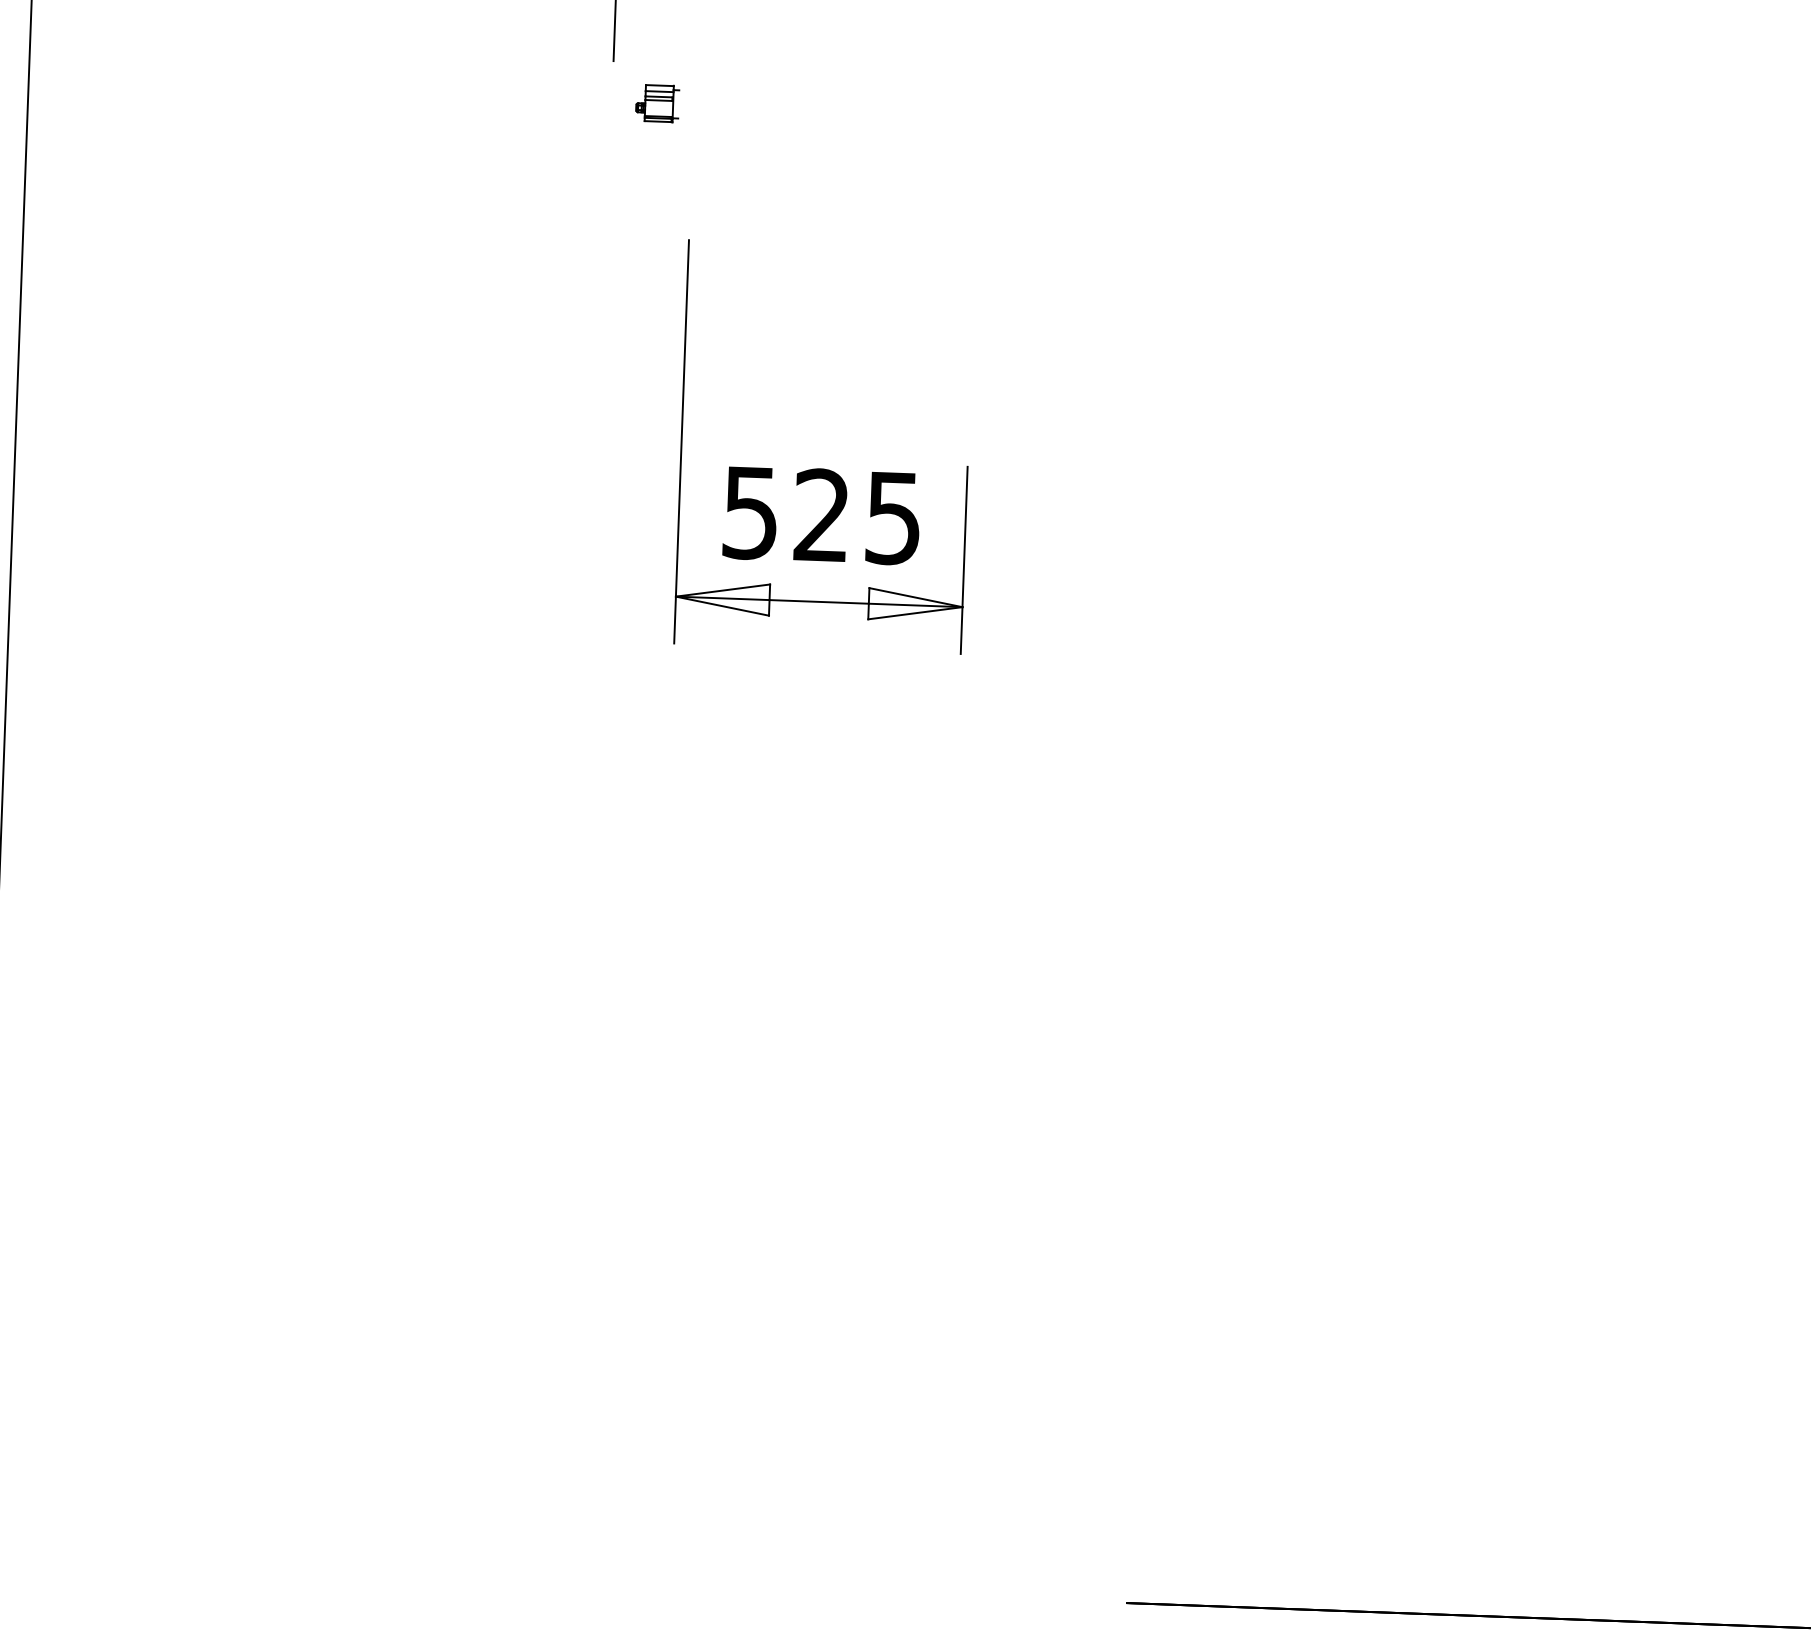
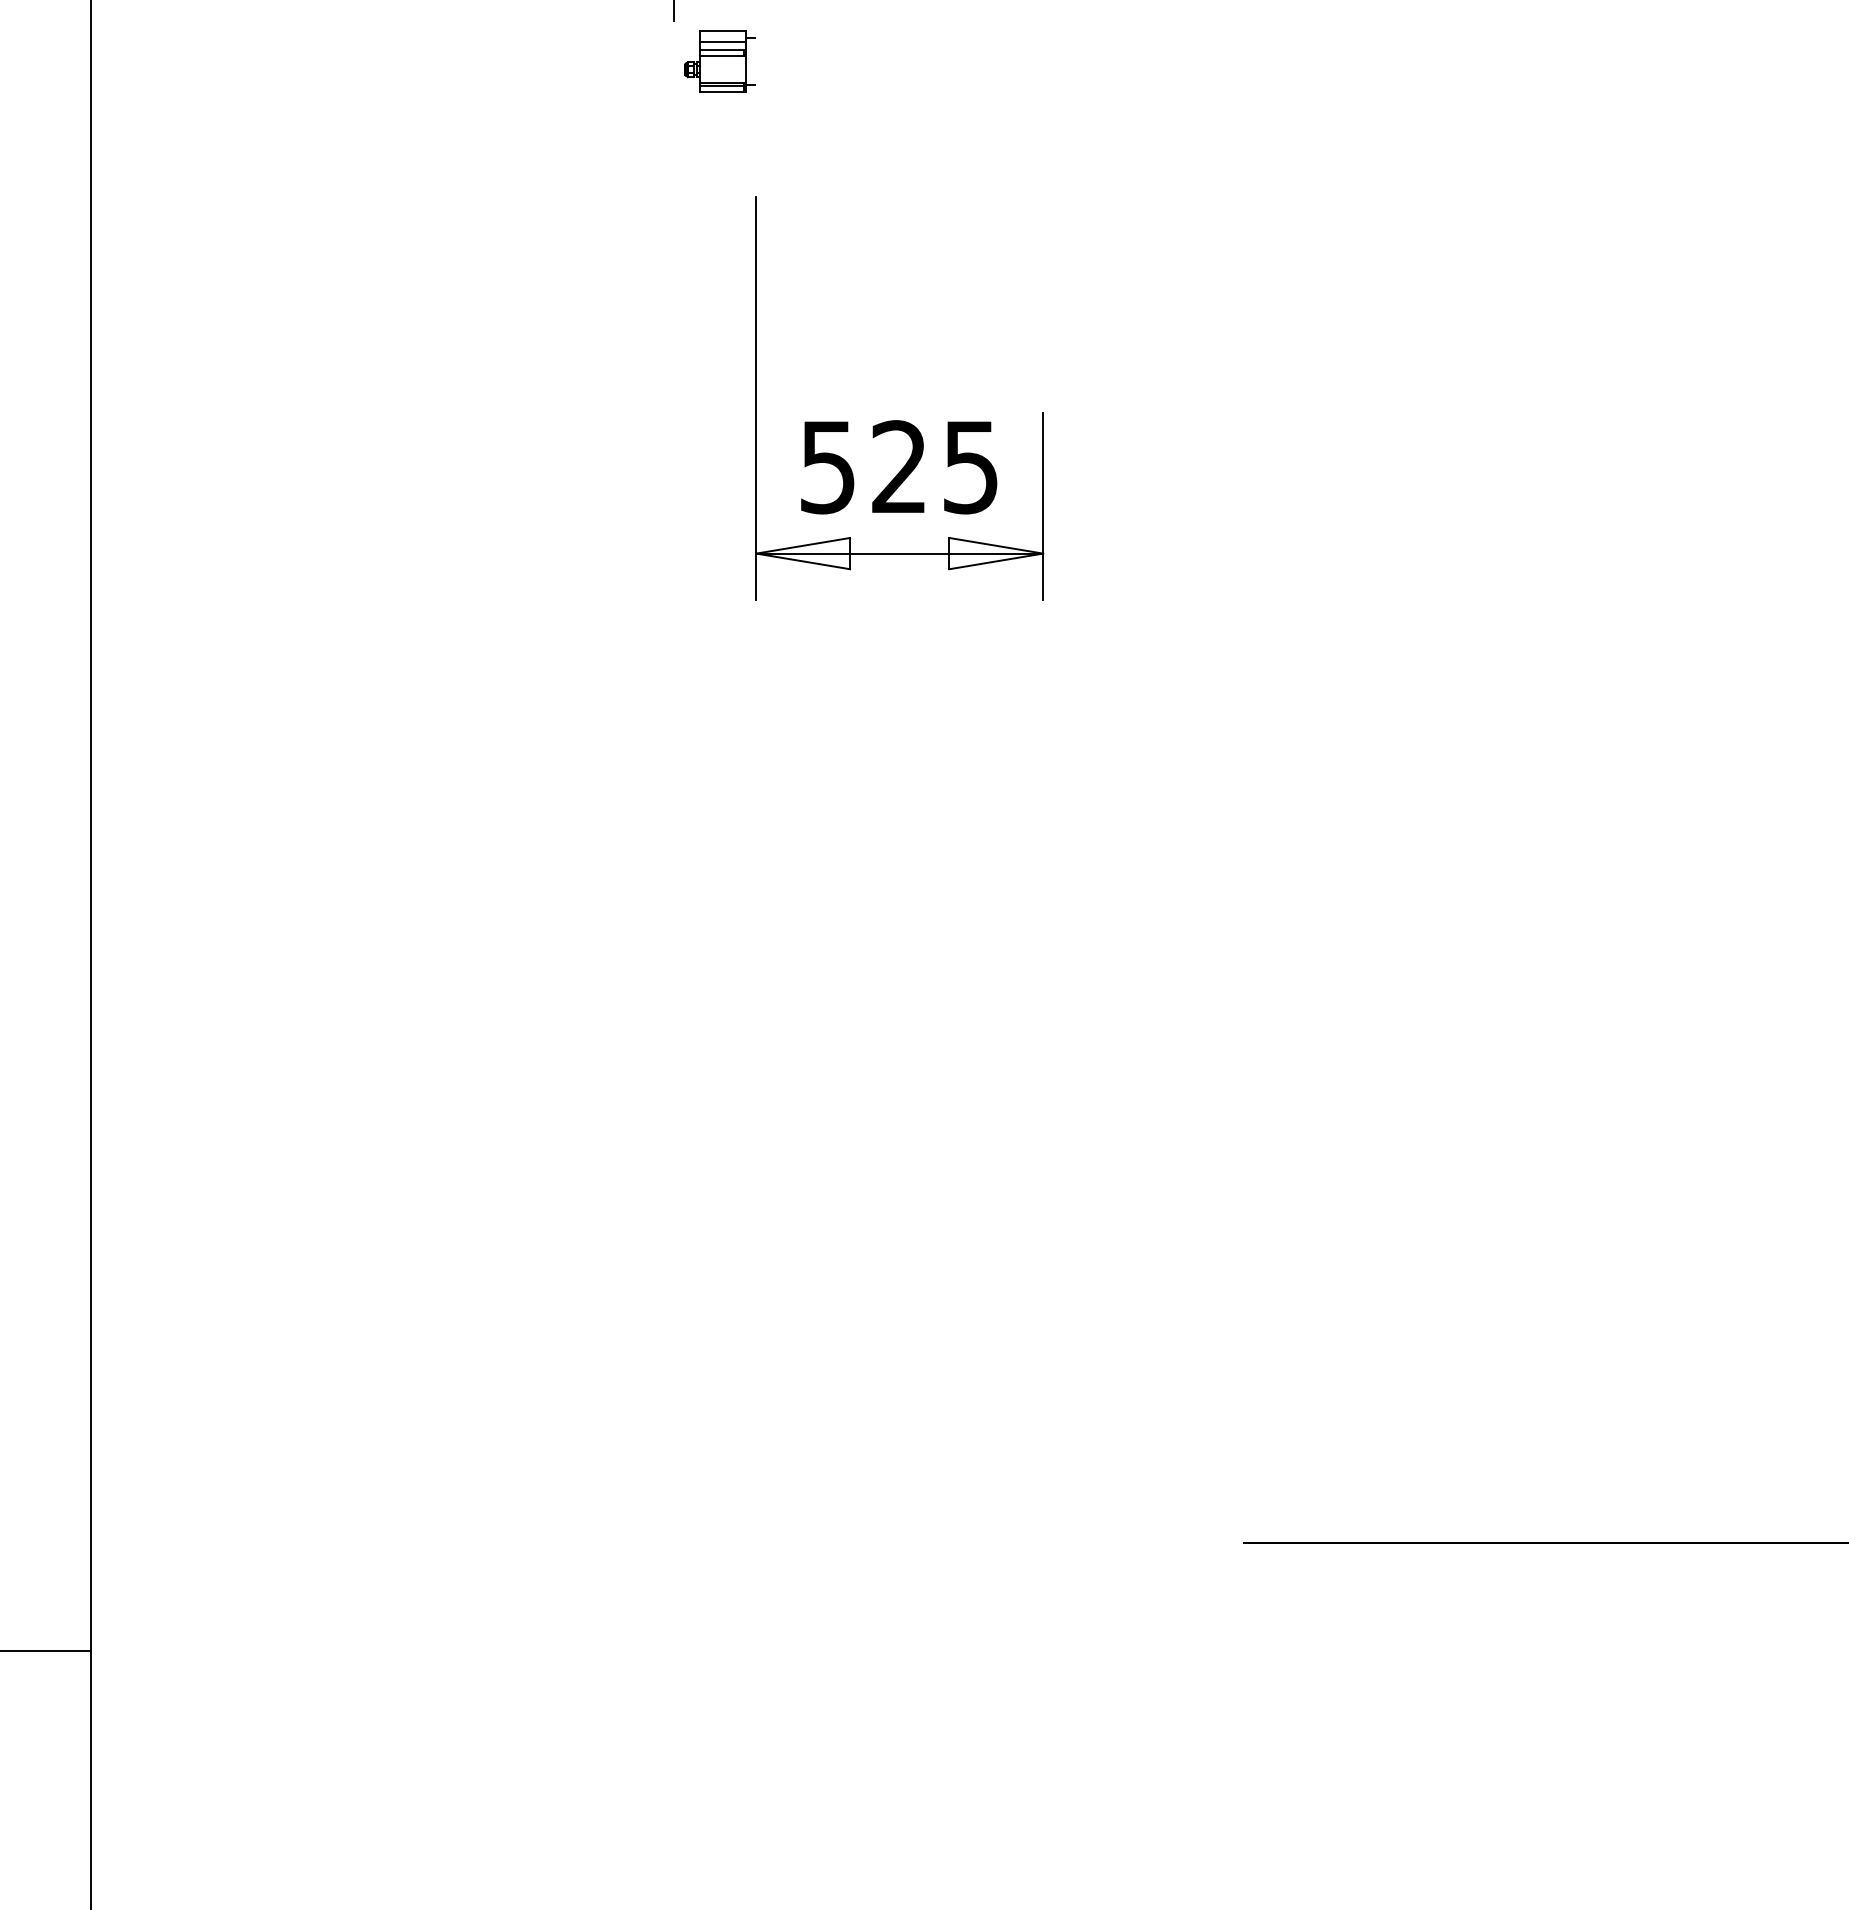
part: (657, 103) -> (719, 61), size x1.67

